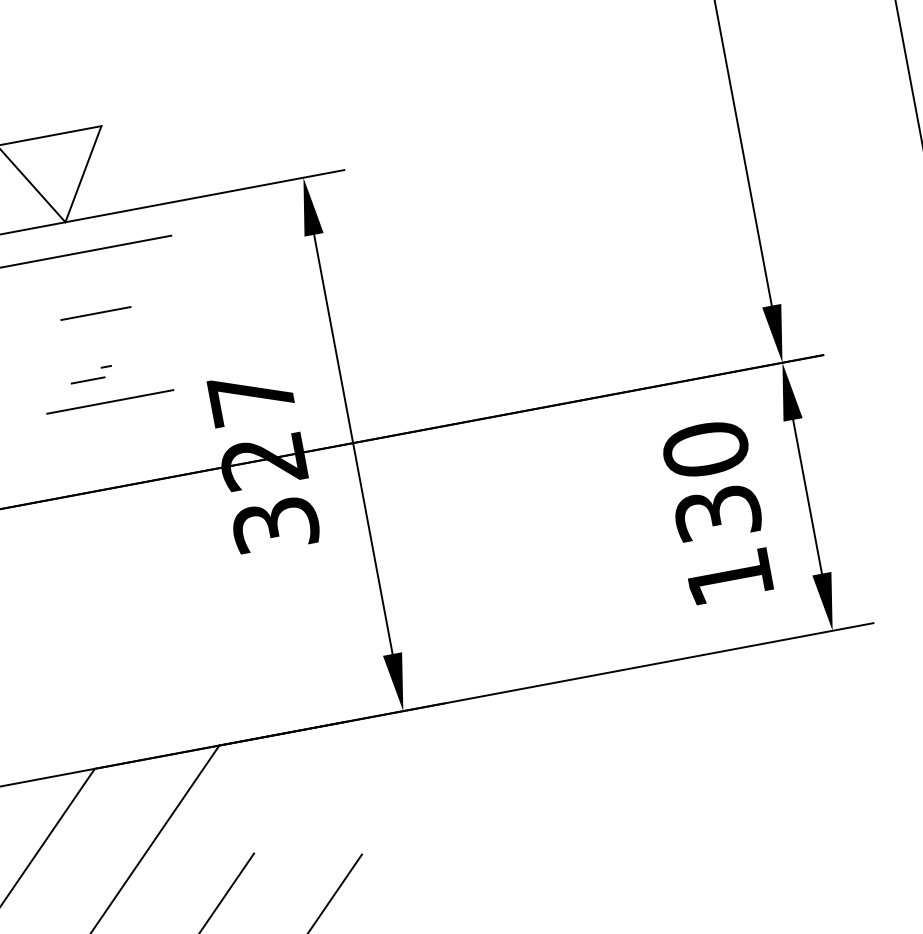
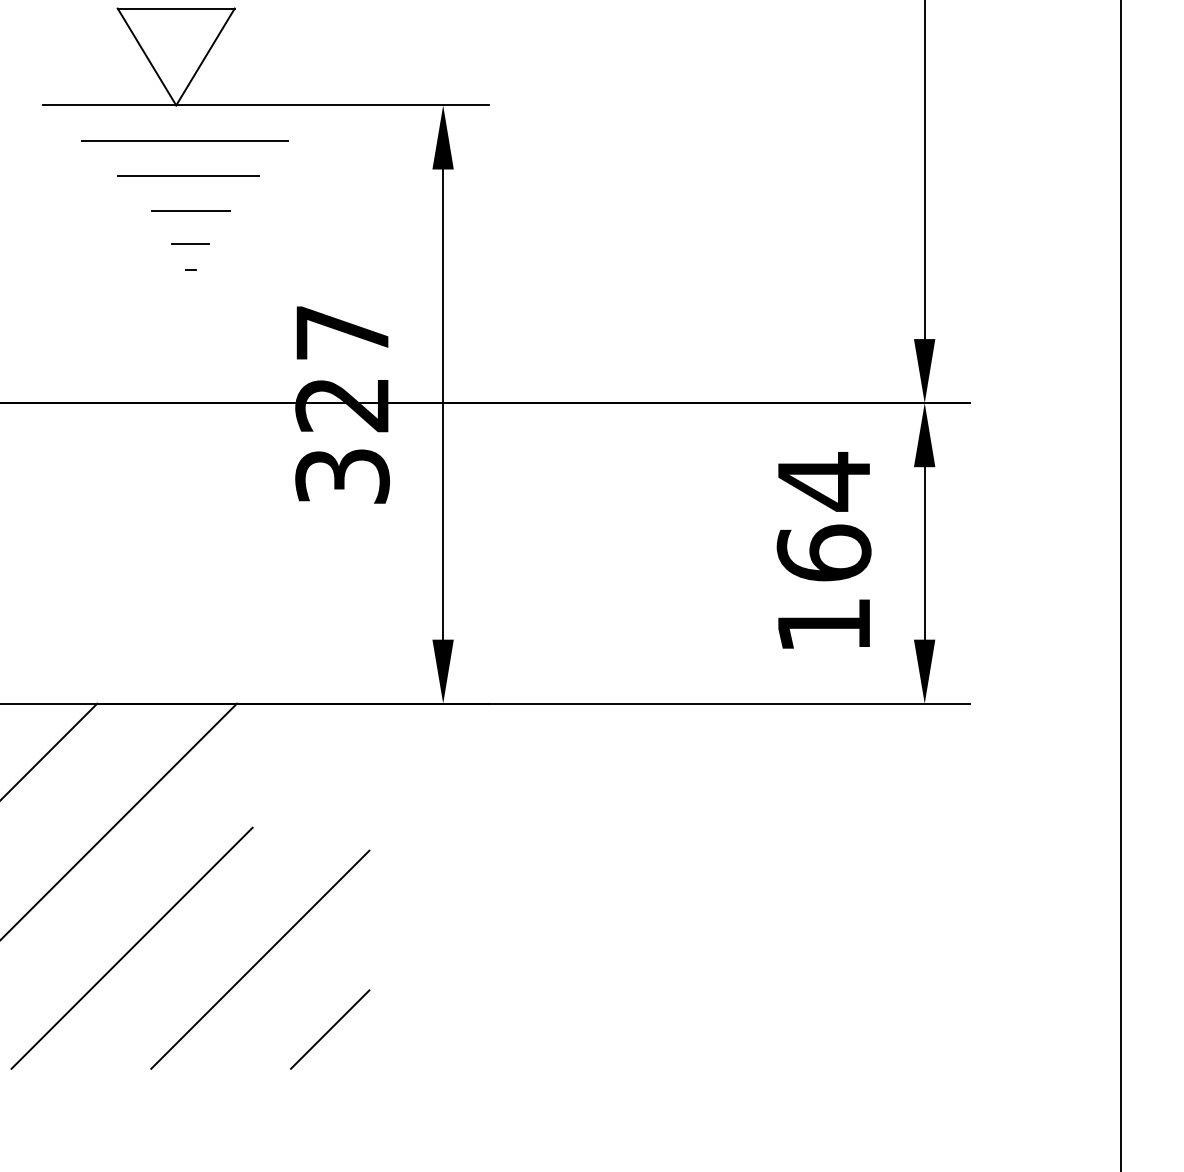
line: (87, 379) -> (190, 243), moved
line: (110, 401) -> (188, 175), moved
text: (711, 480) -> (823, 516), 130 -> 164

